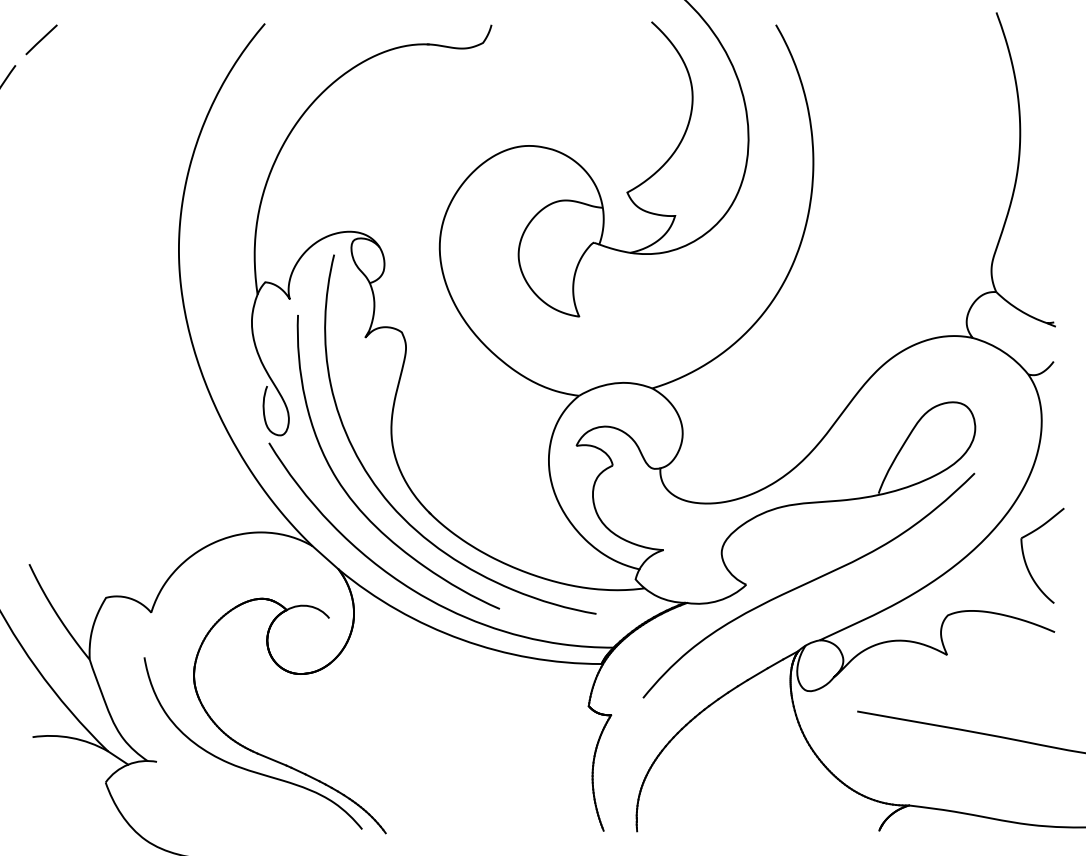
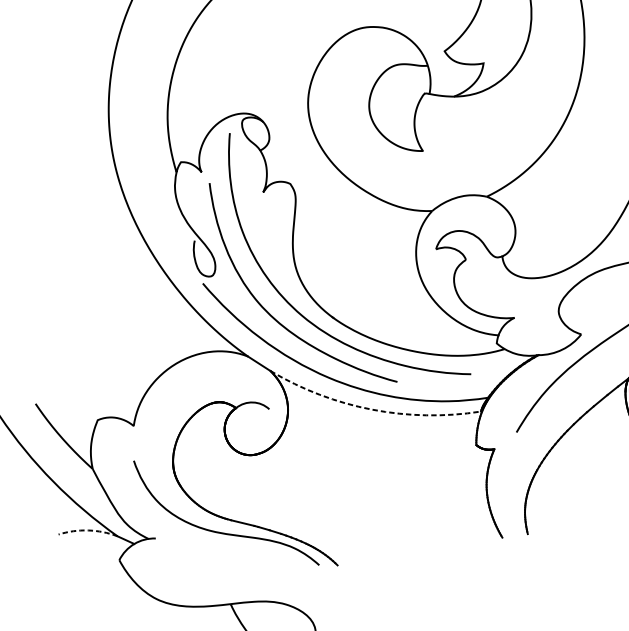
arc: (461, 639) -> (371, 409), solid -> dashed
arc: (71, 737) -> (88, 530), solid -> dashed

